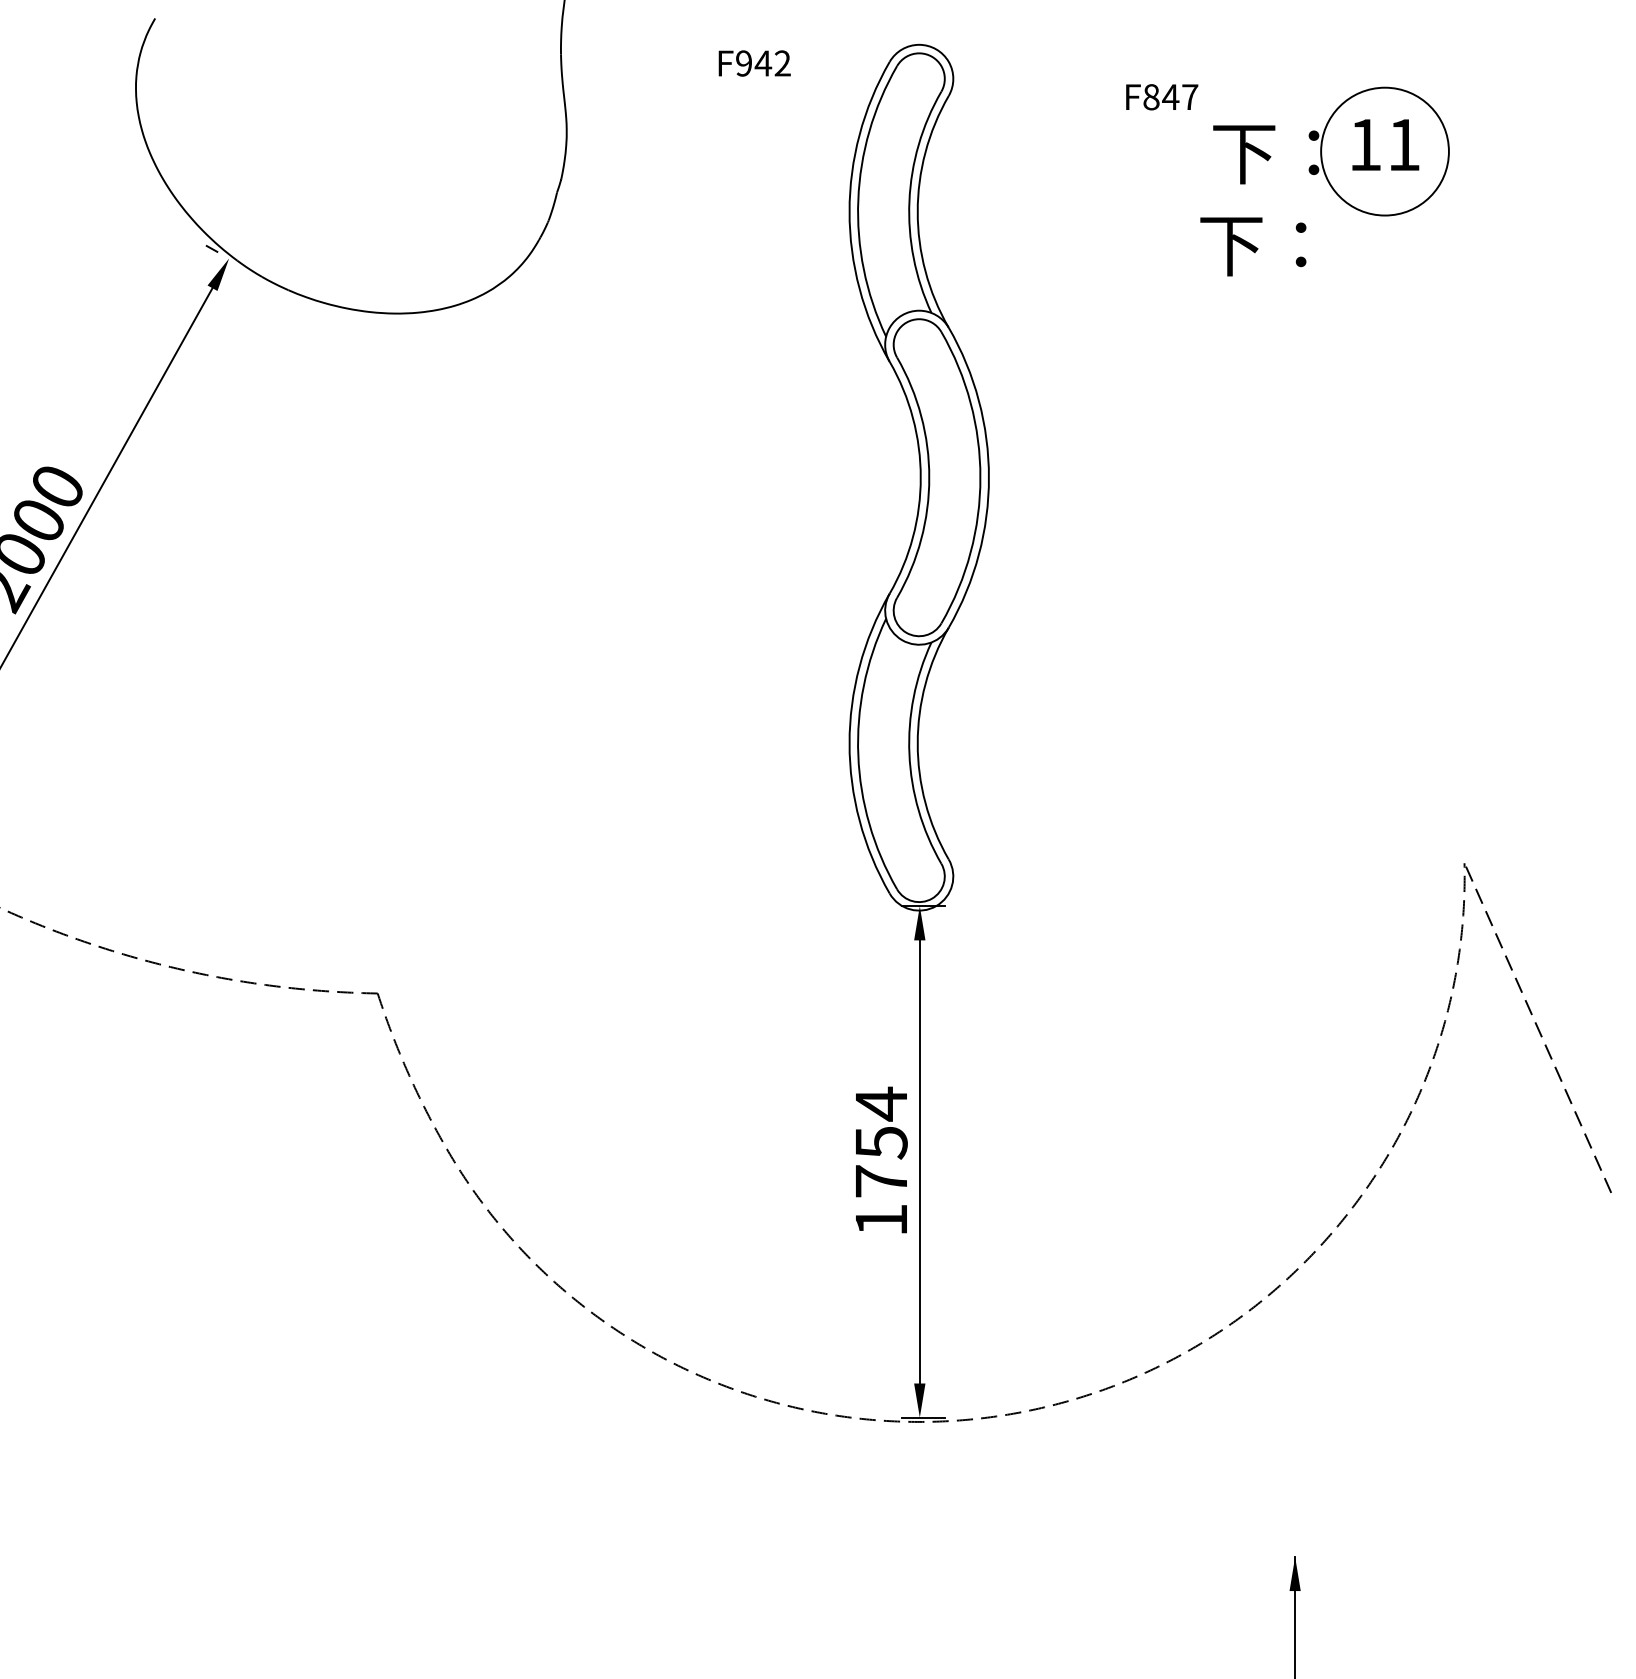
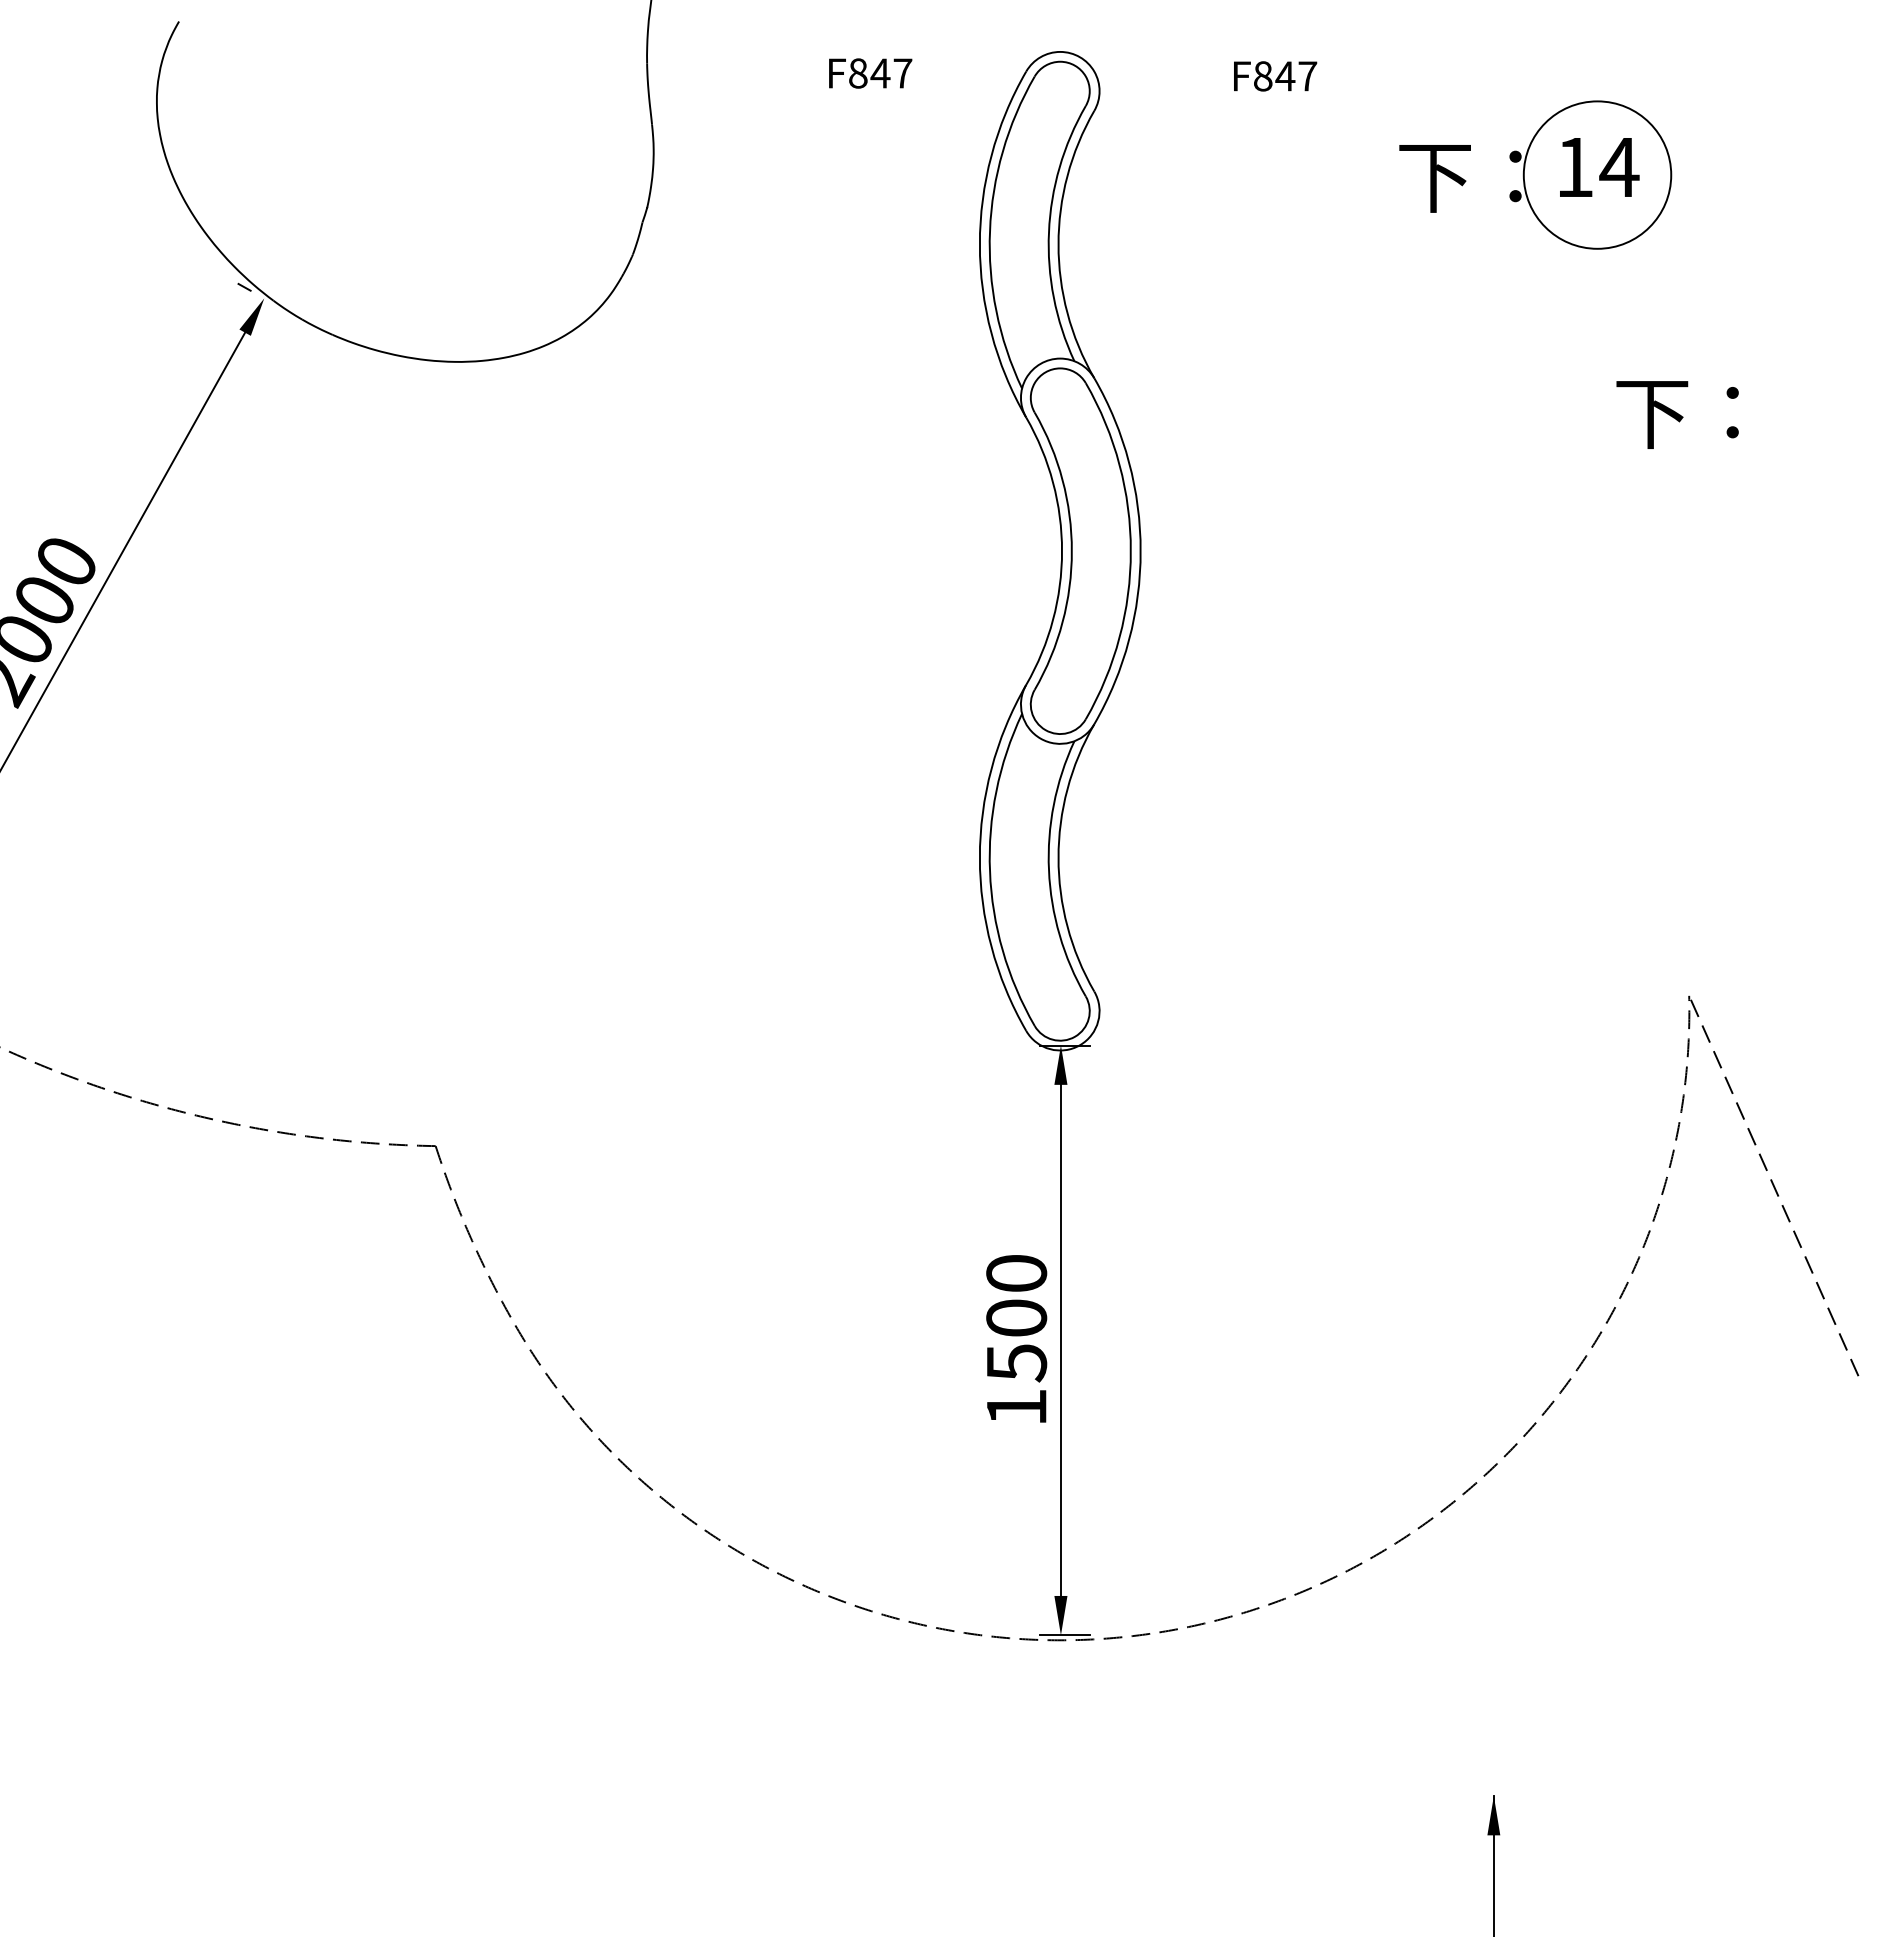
text: (763, 63) -> (880, 73), F942 -> F847
text: (1162, 97) -> (1275, 76), moved
text: (1404, 145) -> (1619, 167), 11 -> 14
text: (1253, 246) -> (1677, 414), moved
text: (881, 1142) -> (1016, 1317), 1754 -> 1500

